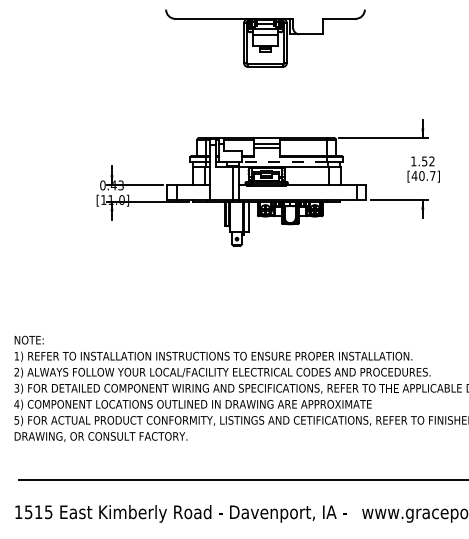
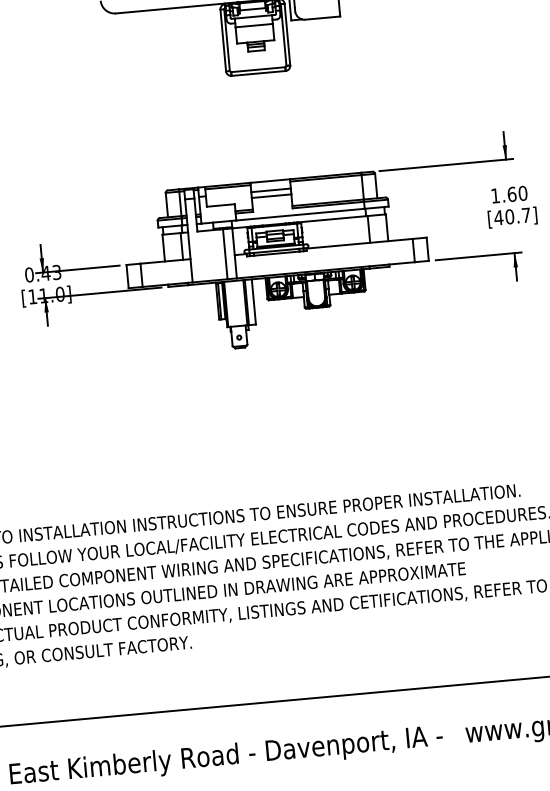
text: (428, 161) -> (517, 194), 1.52 -> 1.60
line: (284, 162) -> (300, 215), dashed -> solid

